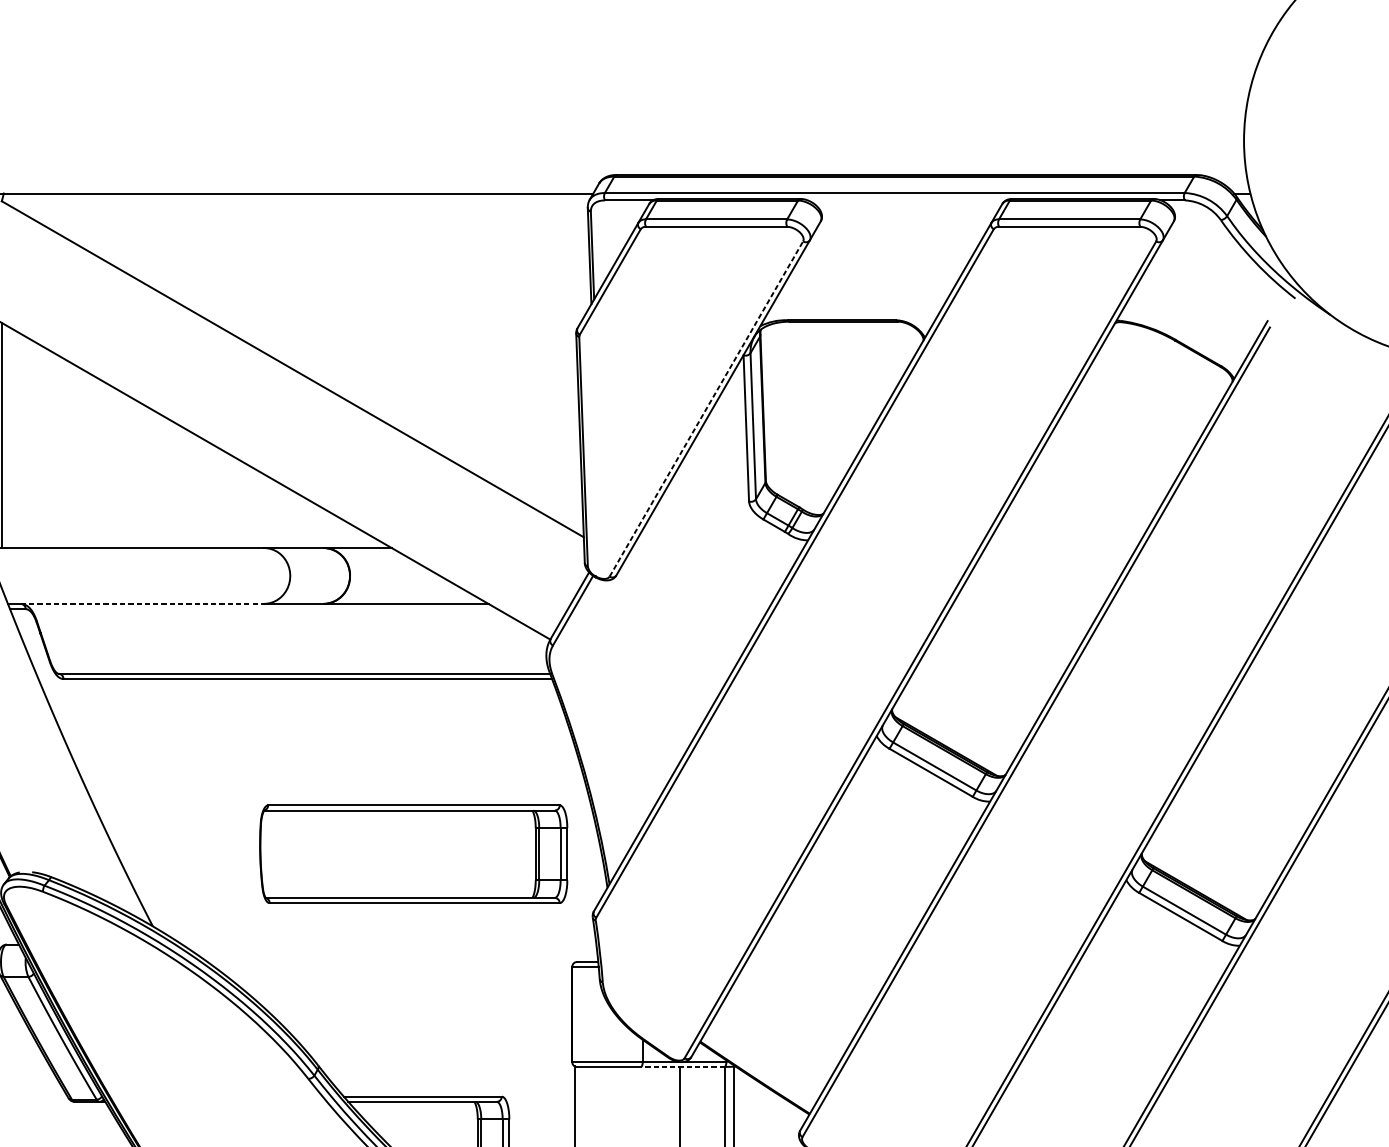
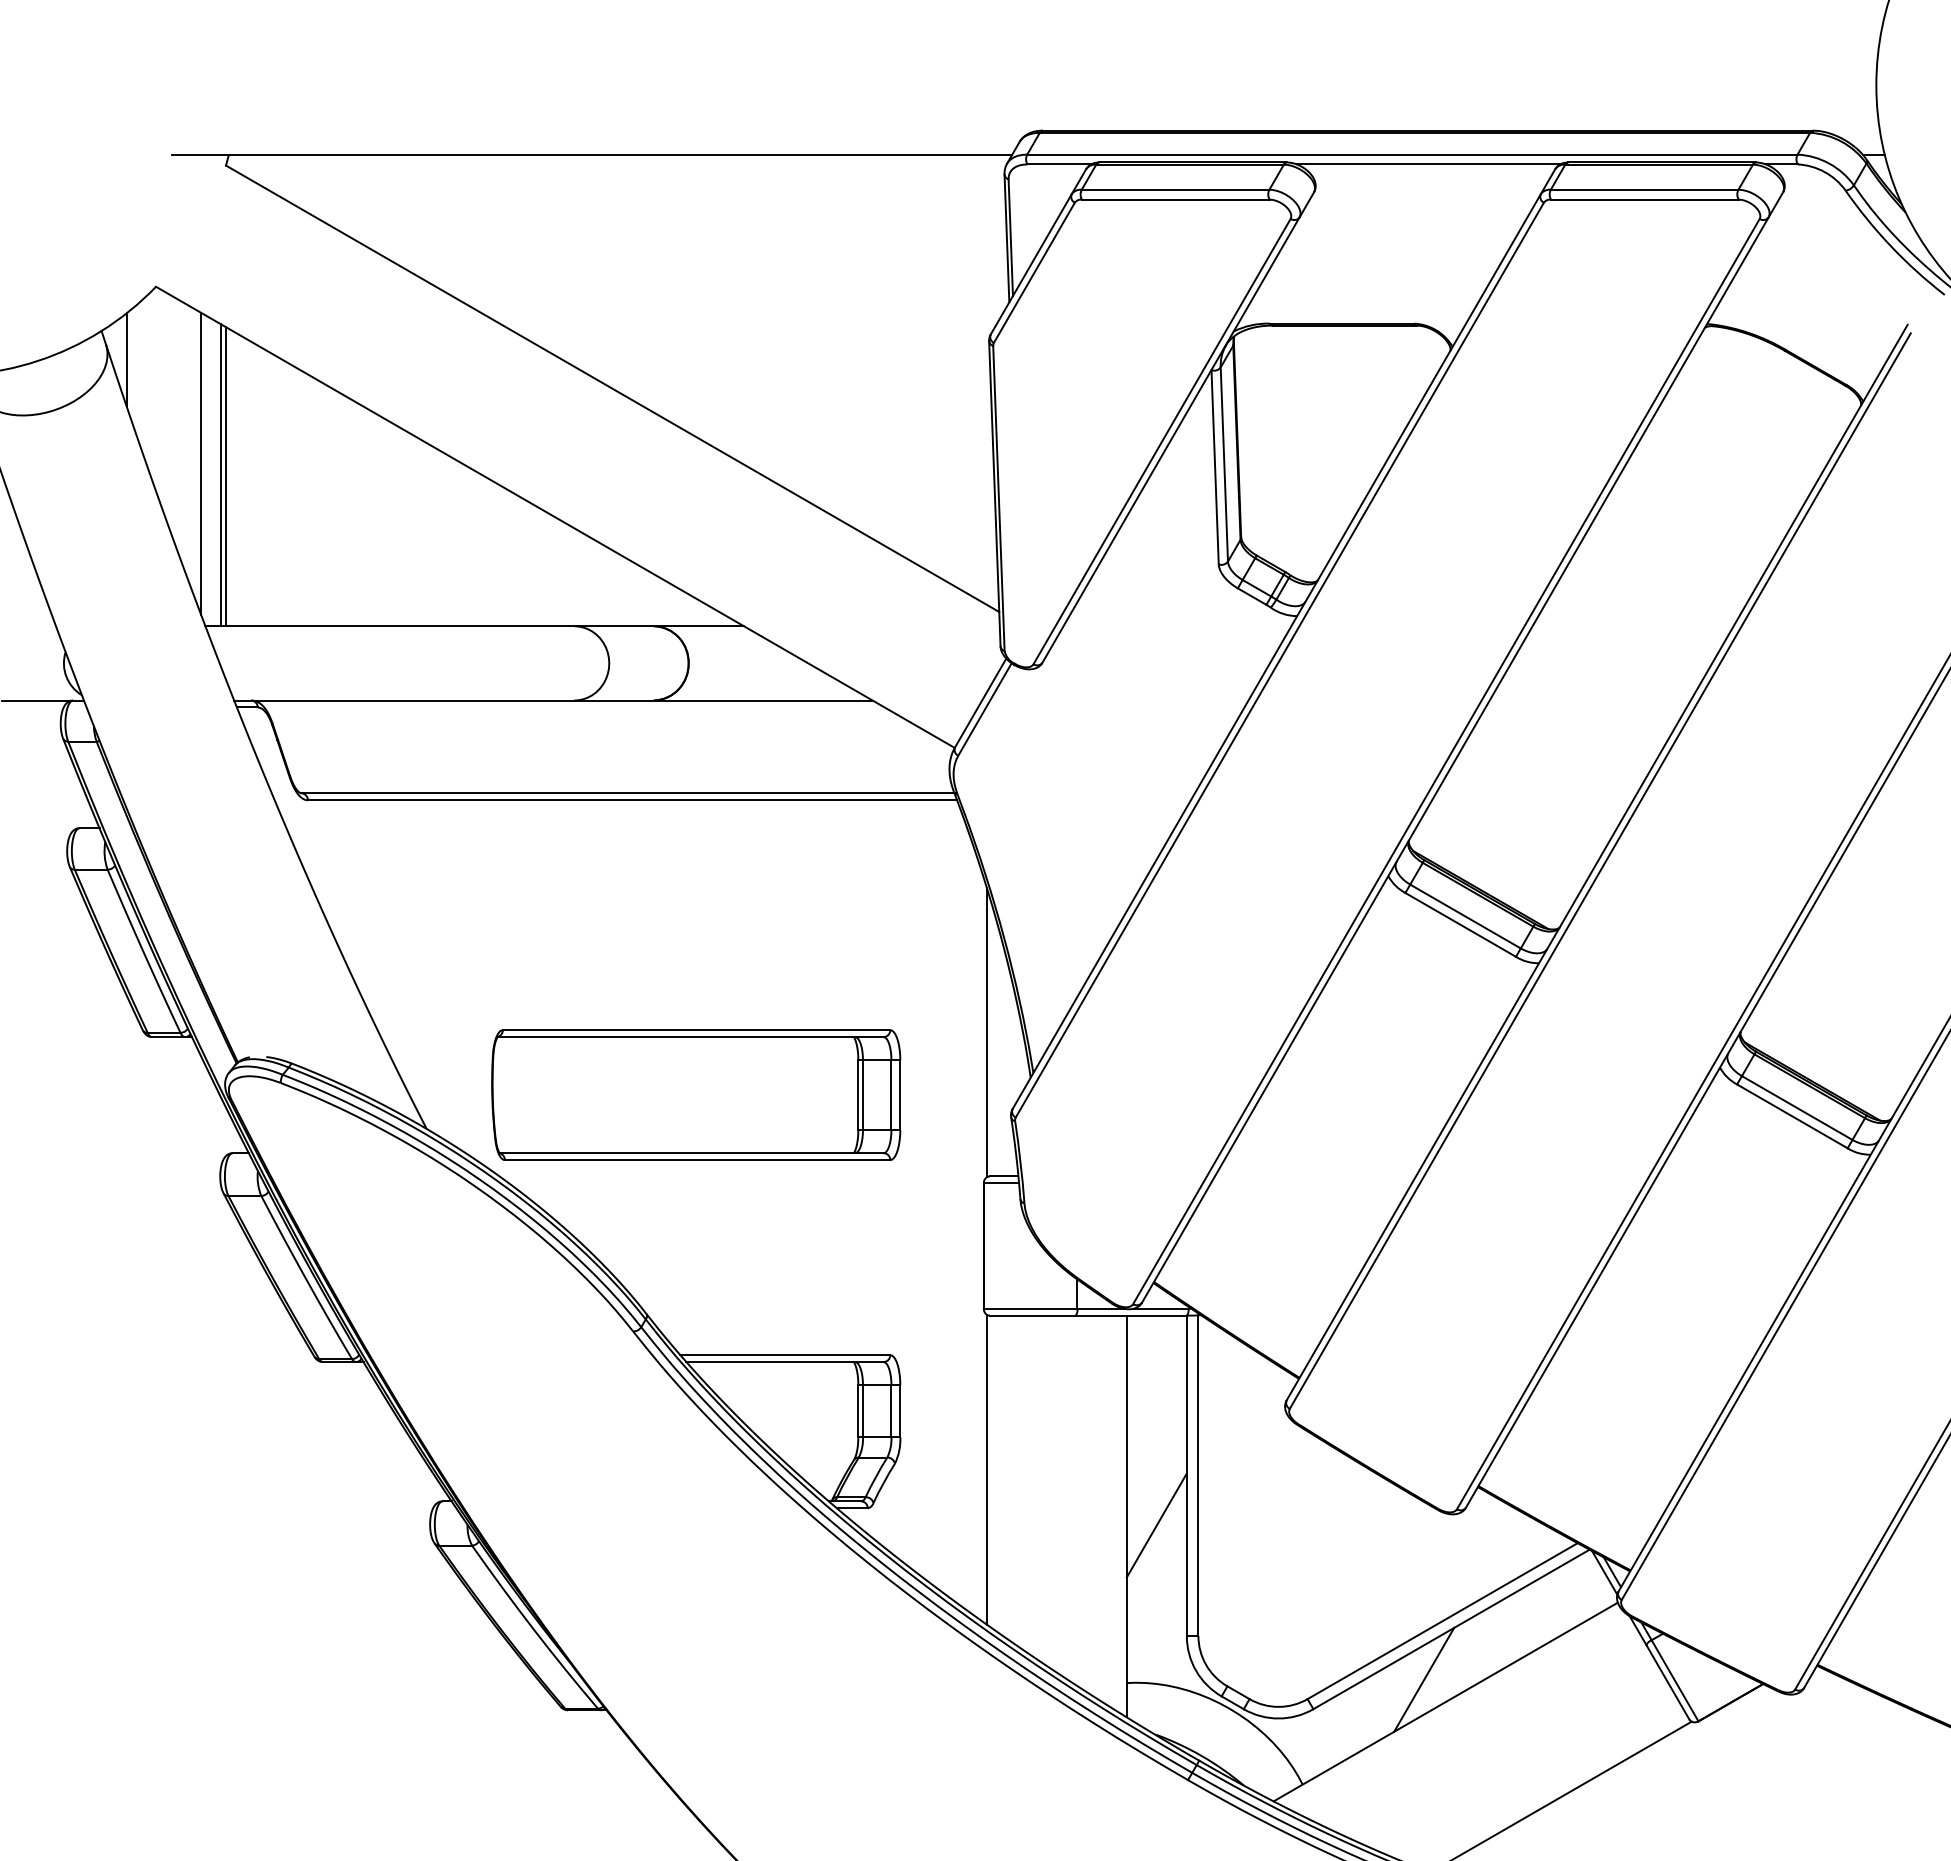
line: (906, 200) -> (1428, 164), added
line: (706, 408) -> (1162, 441), dashed -> solid
line: (142, 603) -> (412, 700), dashed -> solid
part: (413, 853) -> (696, 1094), moved
line: (574, 853) -> (986, 1032), added
line: (683, 1066) -> (1131, 1315), dashed -> solid

